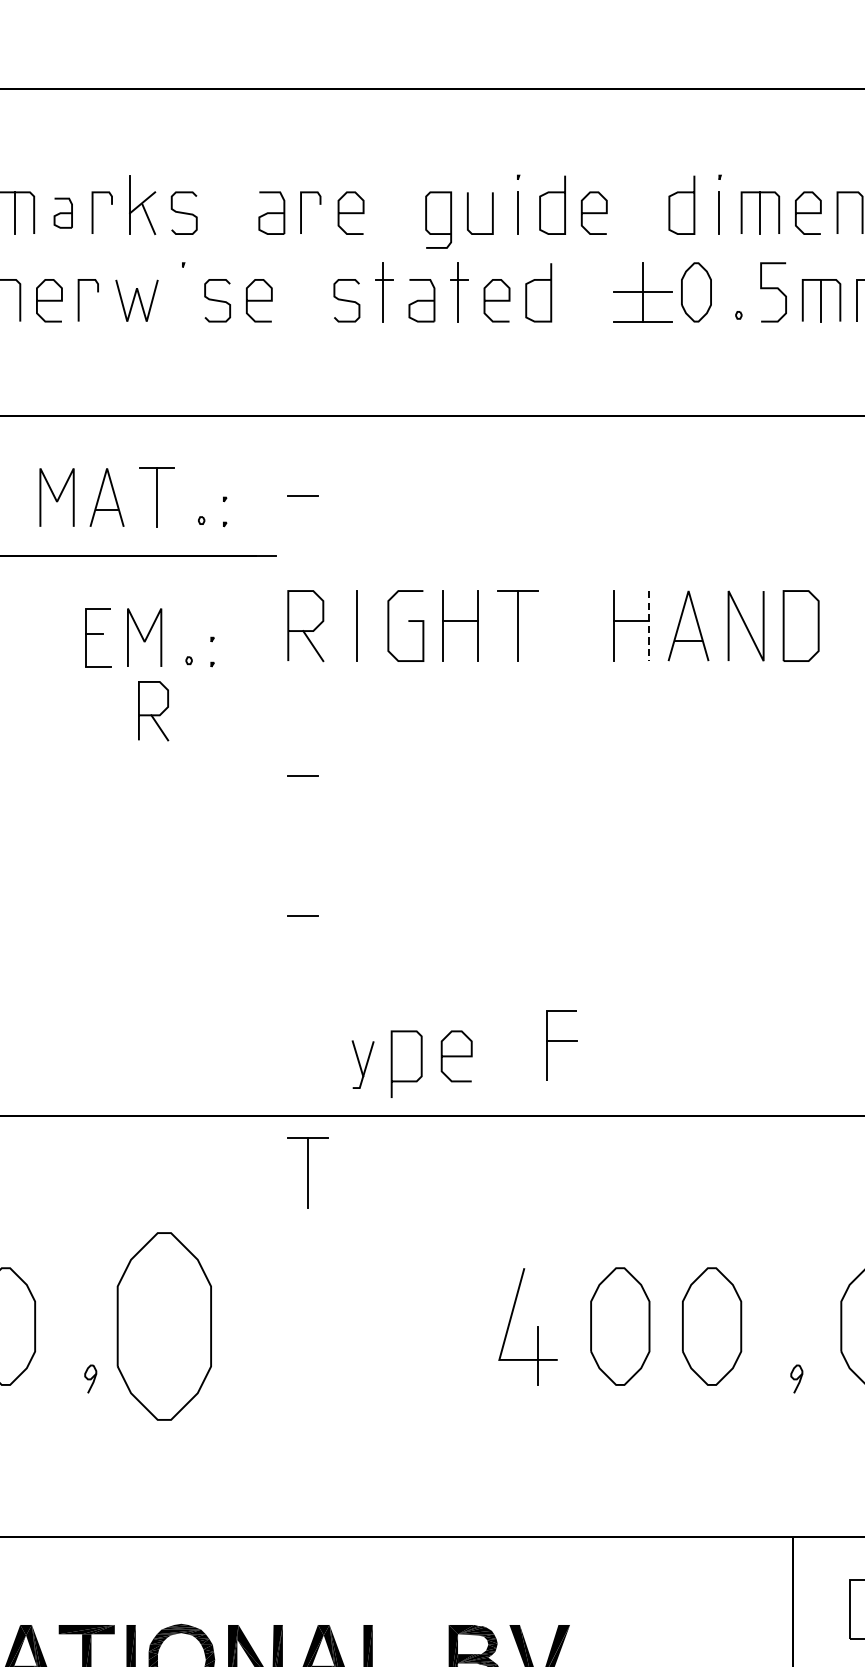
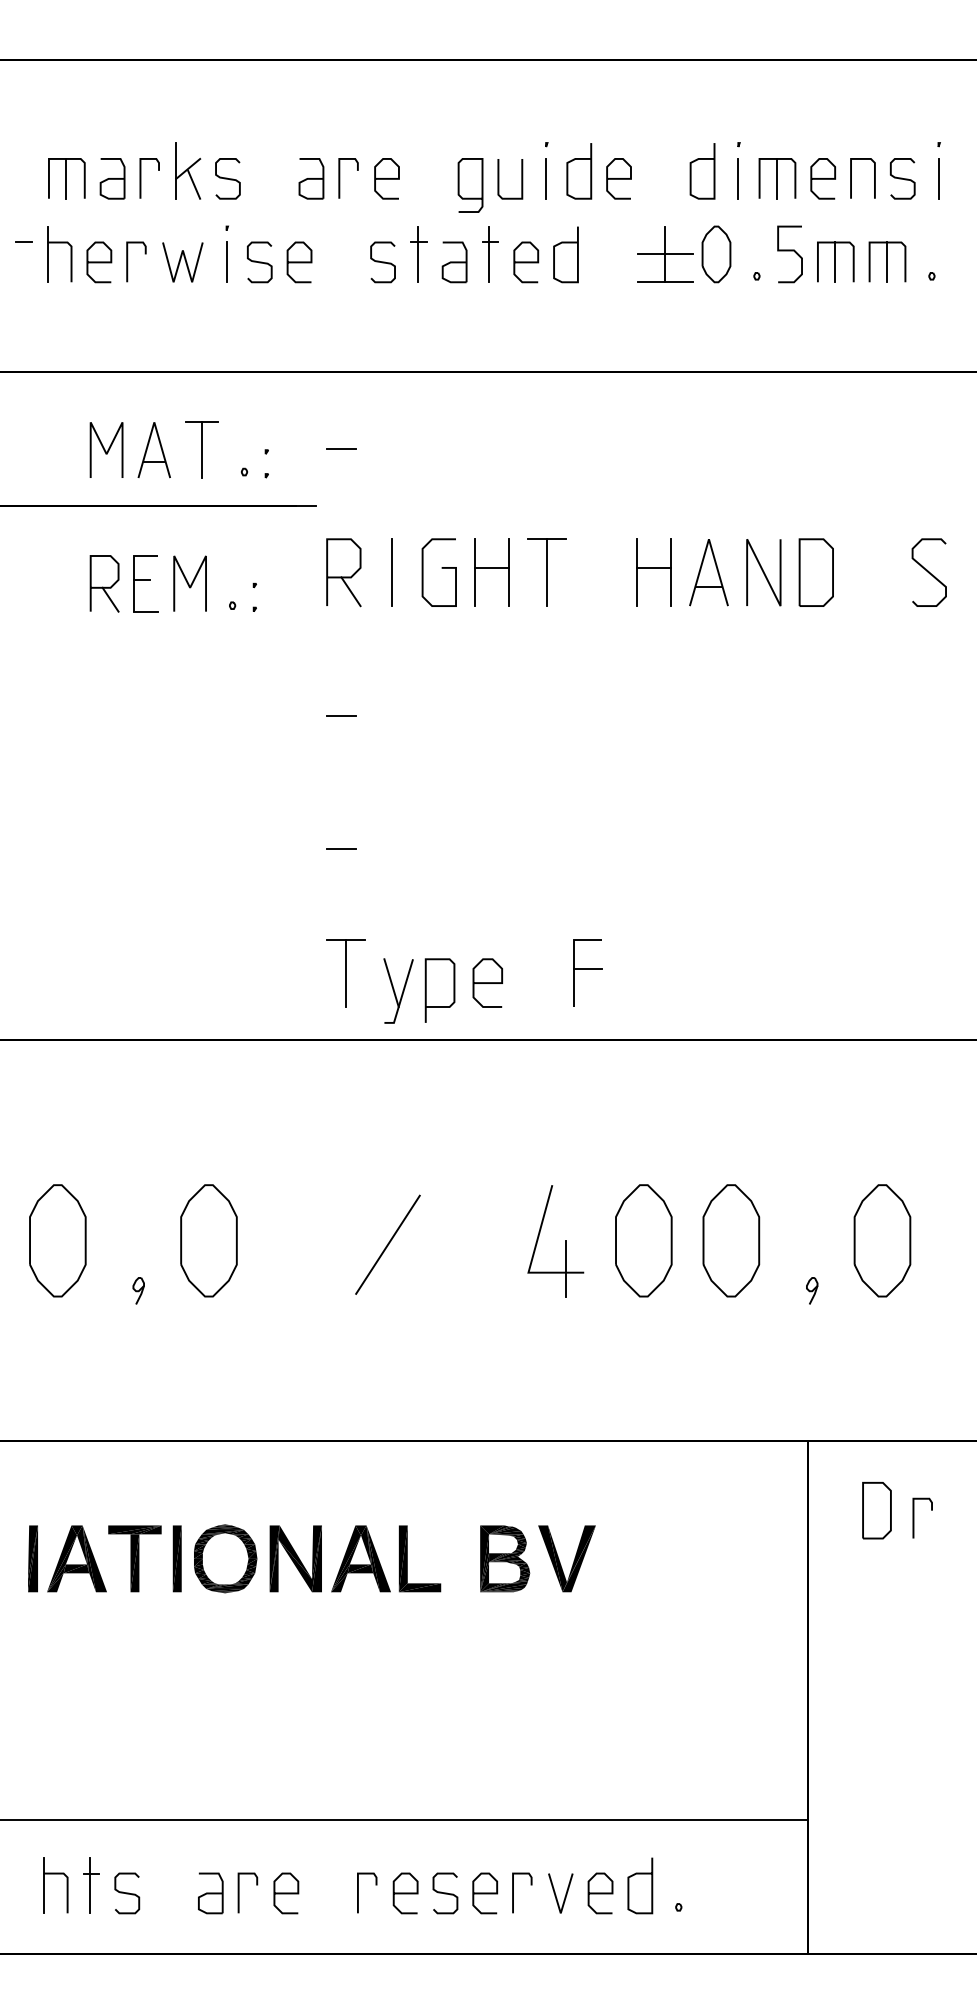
part: (63, 212) -> (112, 178), size x1.43
line: (182, 300) -> (226, 262), added
line: (648, 626) -> (670, 573), dashed -> solid
part: (153, 710) -> (104, 583), moved
part: (363, 1064) -> (398, 990), size x1.43
part: (307, 1173) -> (345, 973), moved
part: (163, 1326) -> (208, 1240), size x0.62
line: (351, 1330) -> (387, 1244), added

